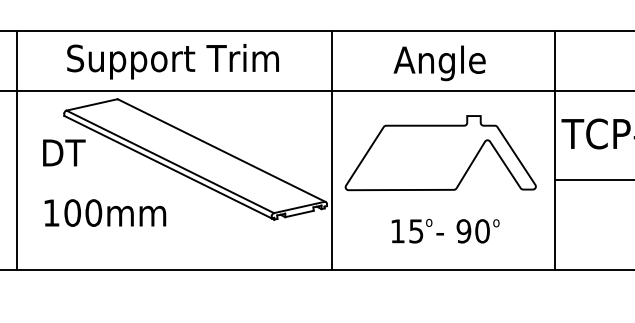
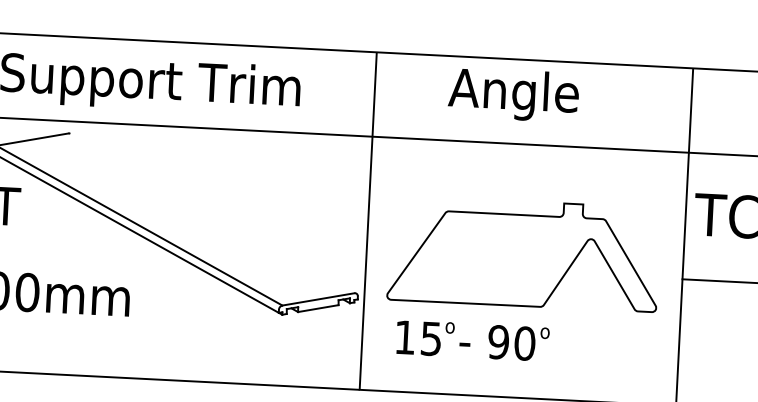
text: (439, 63) -> (513, 95), moved
line: (221, 150) -> (212, 213), removed
part: (440, 153) -> (523, 254), moved
text: (445, 230) -> (472, 339), moved

